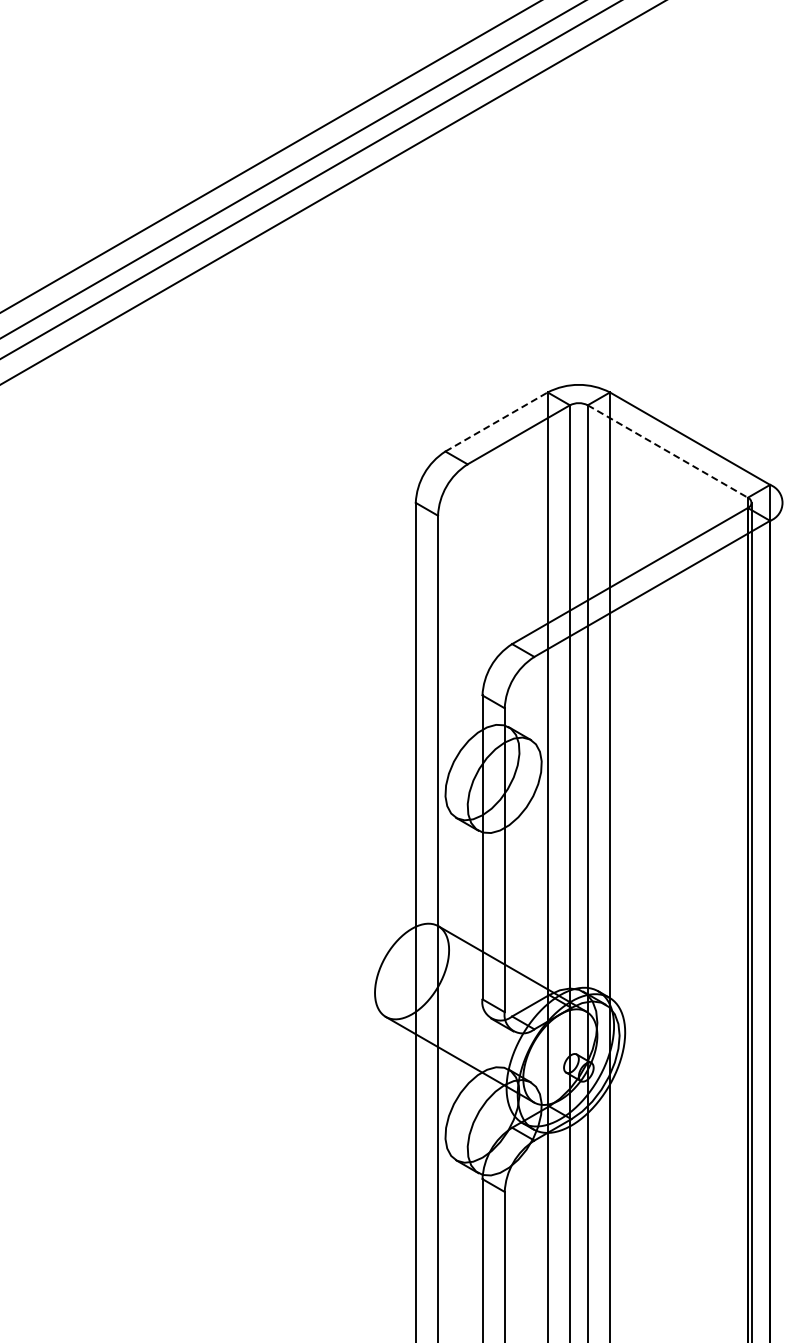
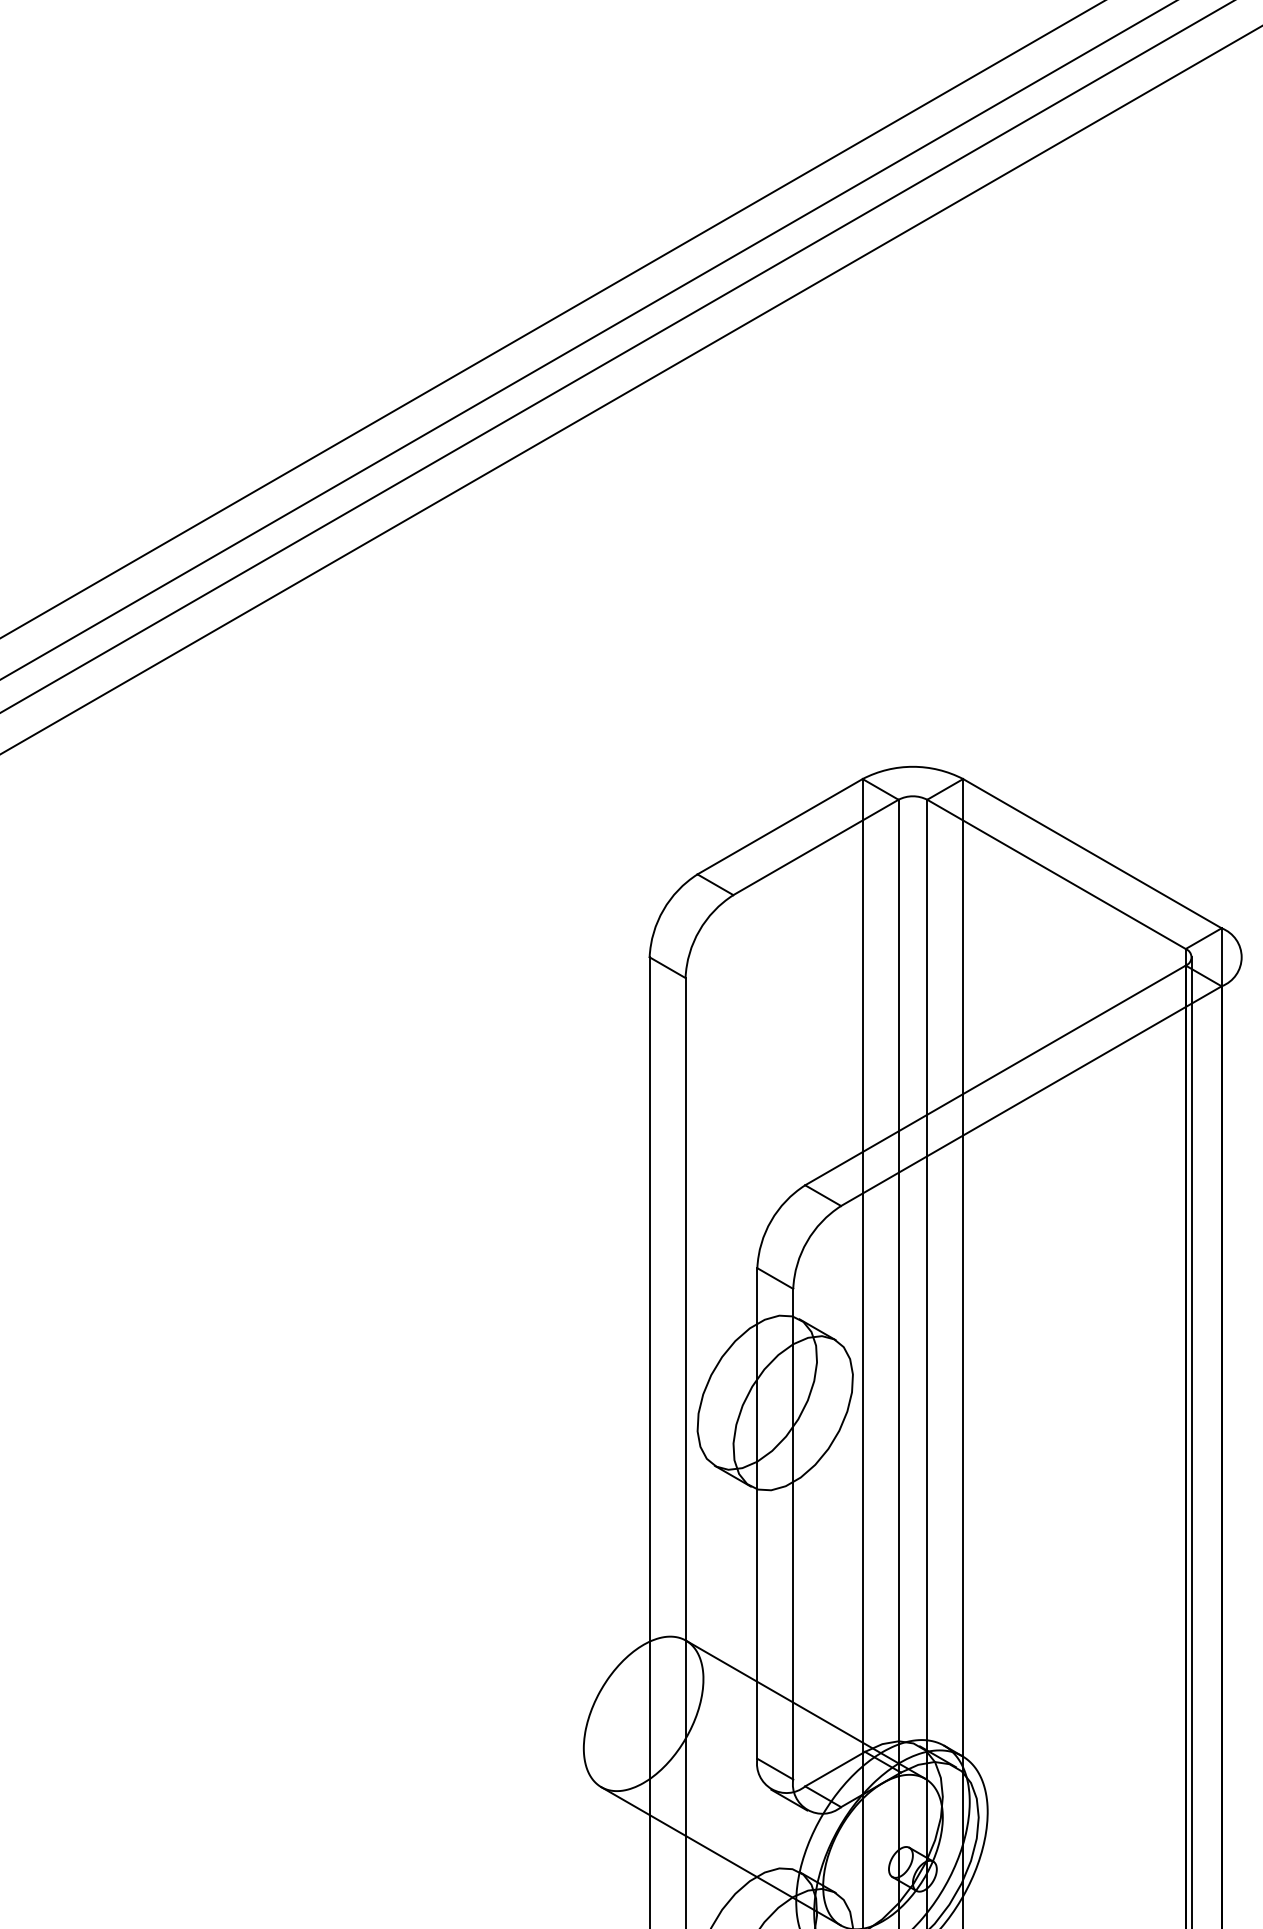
line: (497, 421) -> (781, 825), dashed -> solid
line: (668, 451) -> (1057, 874), dashed -> solid

